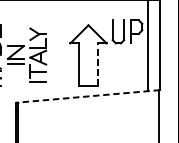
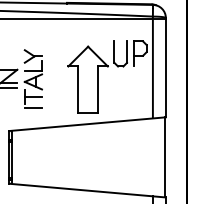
line: (98, 64) -> (98, 89), dashed -> solid
line: (87, 96) -> (87, 124), dashed -> solid

